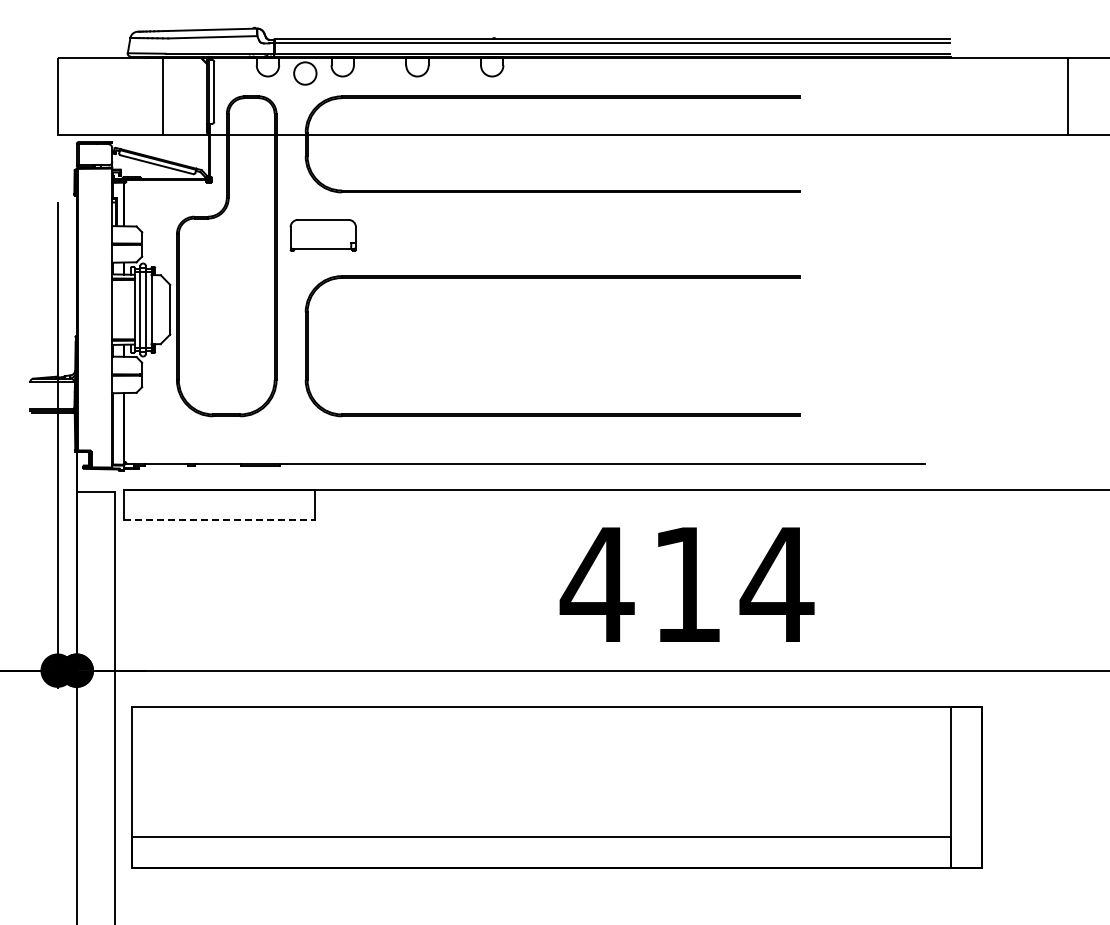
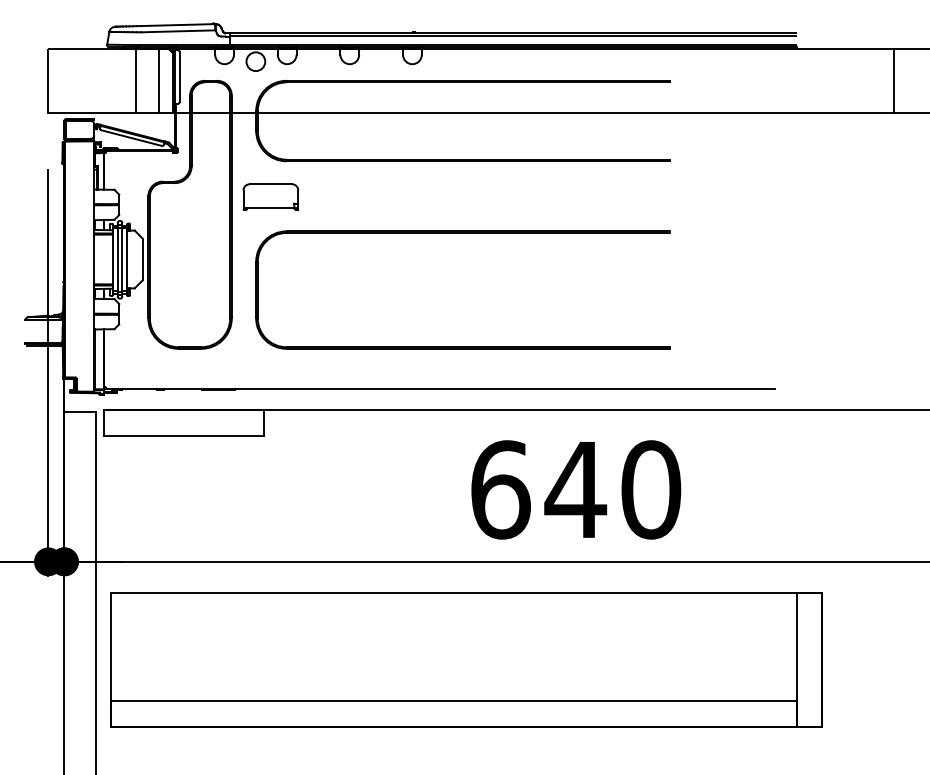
line: (189, 96) -> (158, 80), added
line: (220, 520) -> (184, 436), dashed -> solid
text: (686, 584) -> (575, 489), 414 -> 640

